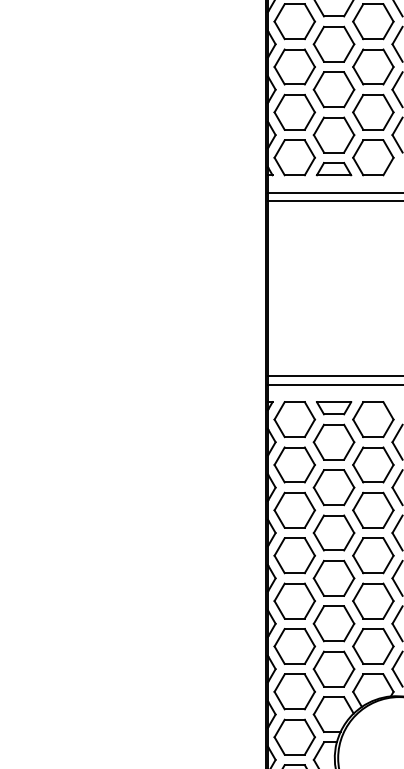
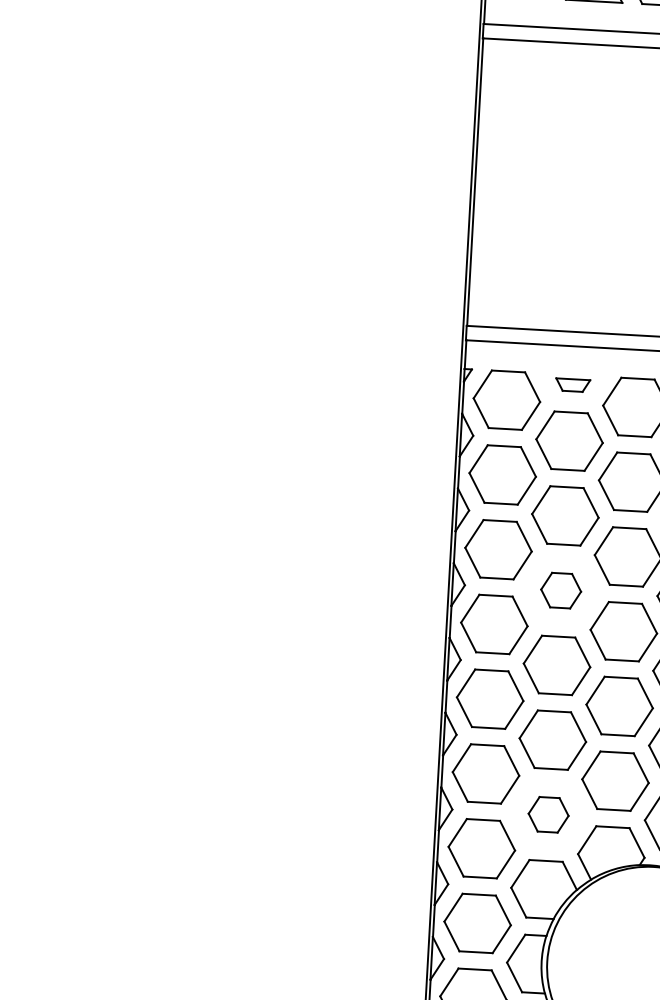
part: (334, 408) -> (573, 385), size x0.6
part: (333, 532) -> (560, 589), size x0.6
part: (333, 668) -> (547, 813), size x0.6

